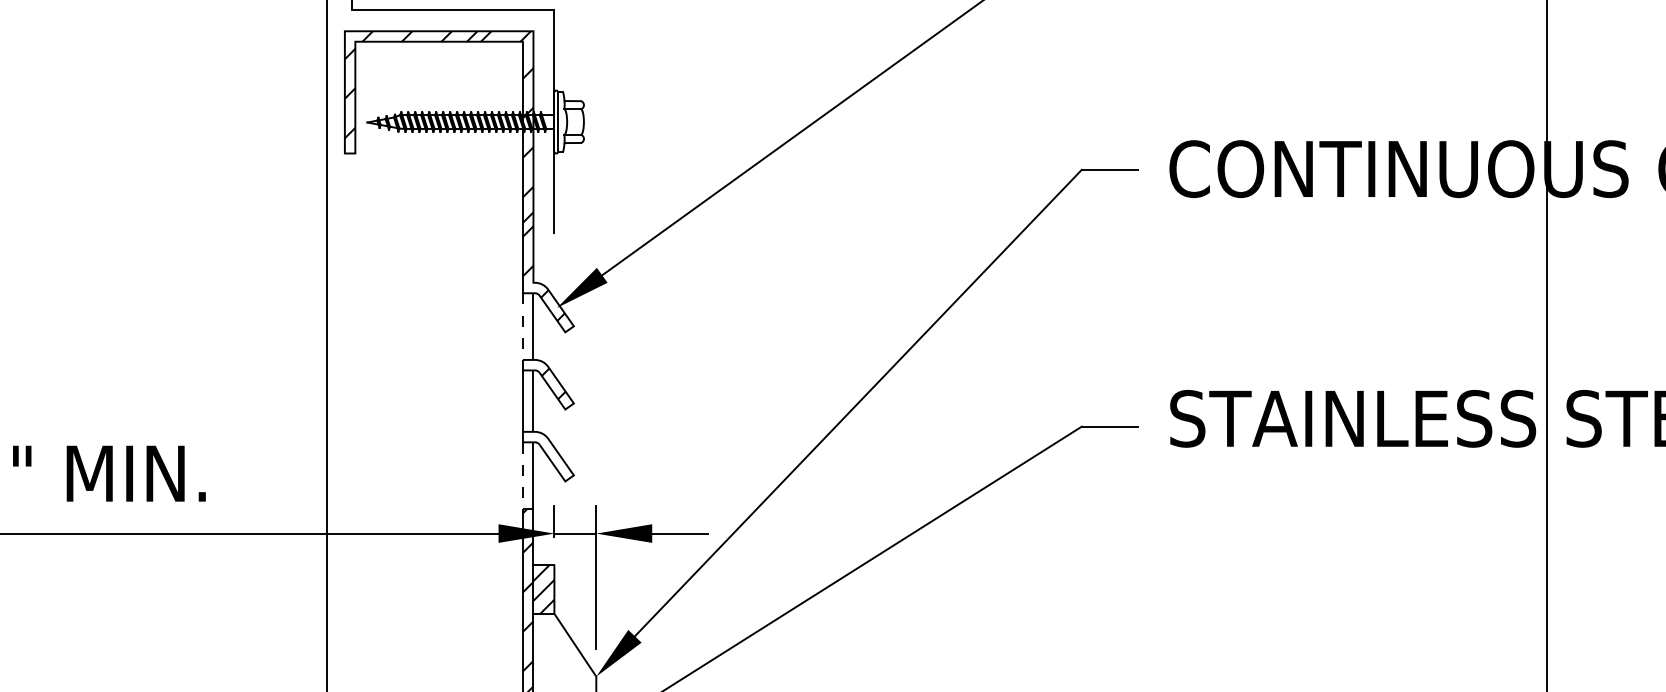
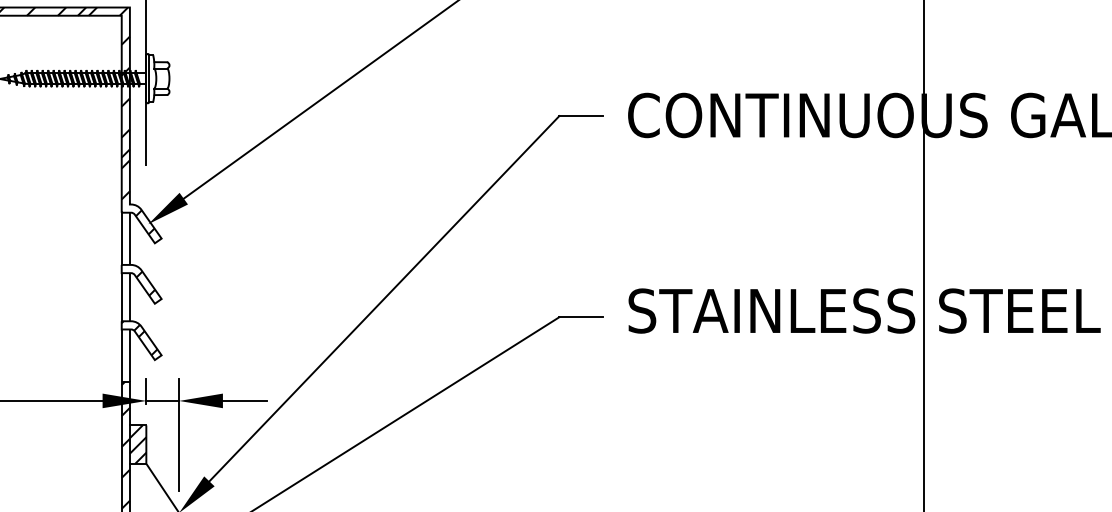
line: (522, 327) -> (121, 239), dashed -> solid
hatch: (545, 453) -> (139, 338), added
line: (522, 476) -> (121, 356), dashed -> solid

